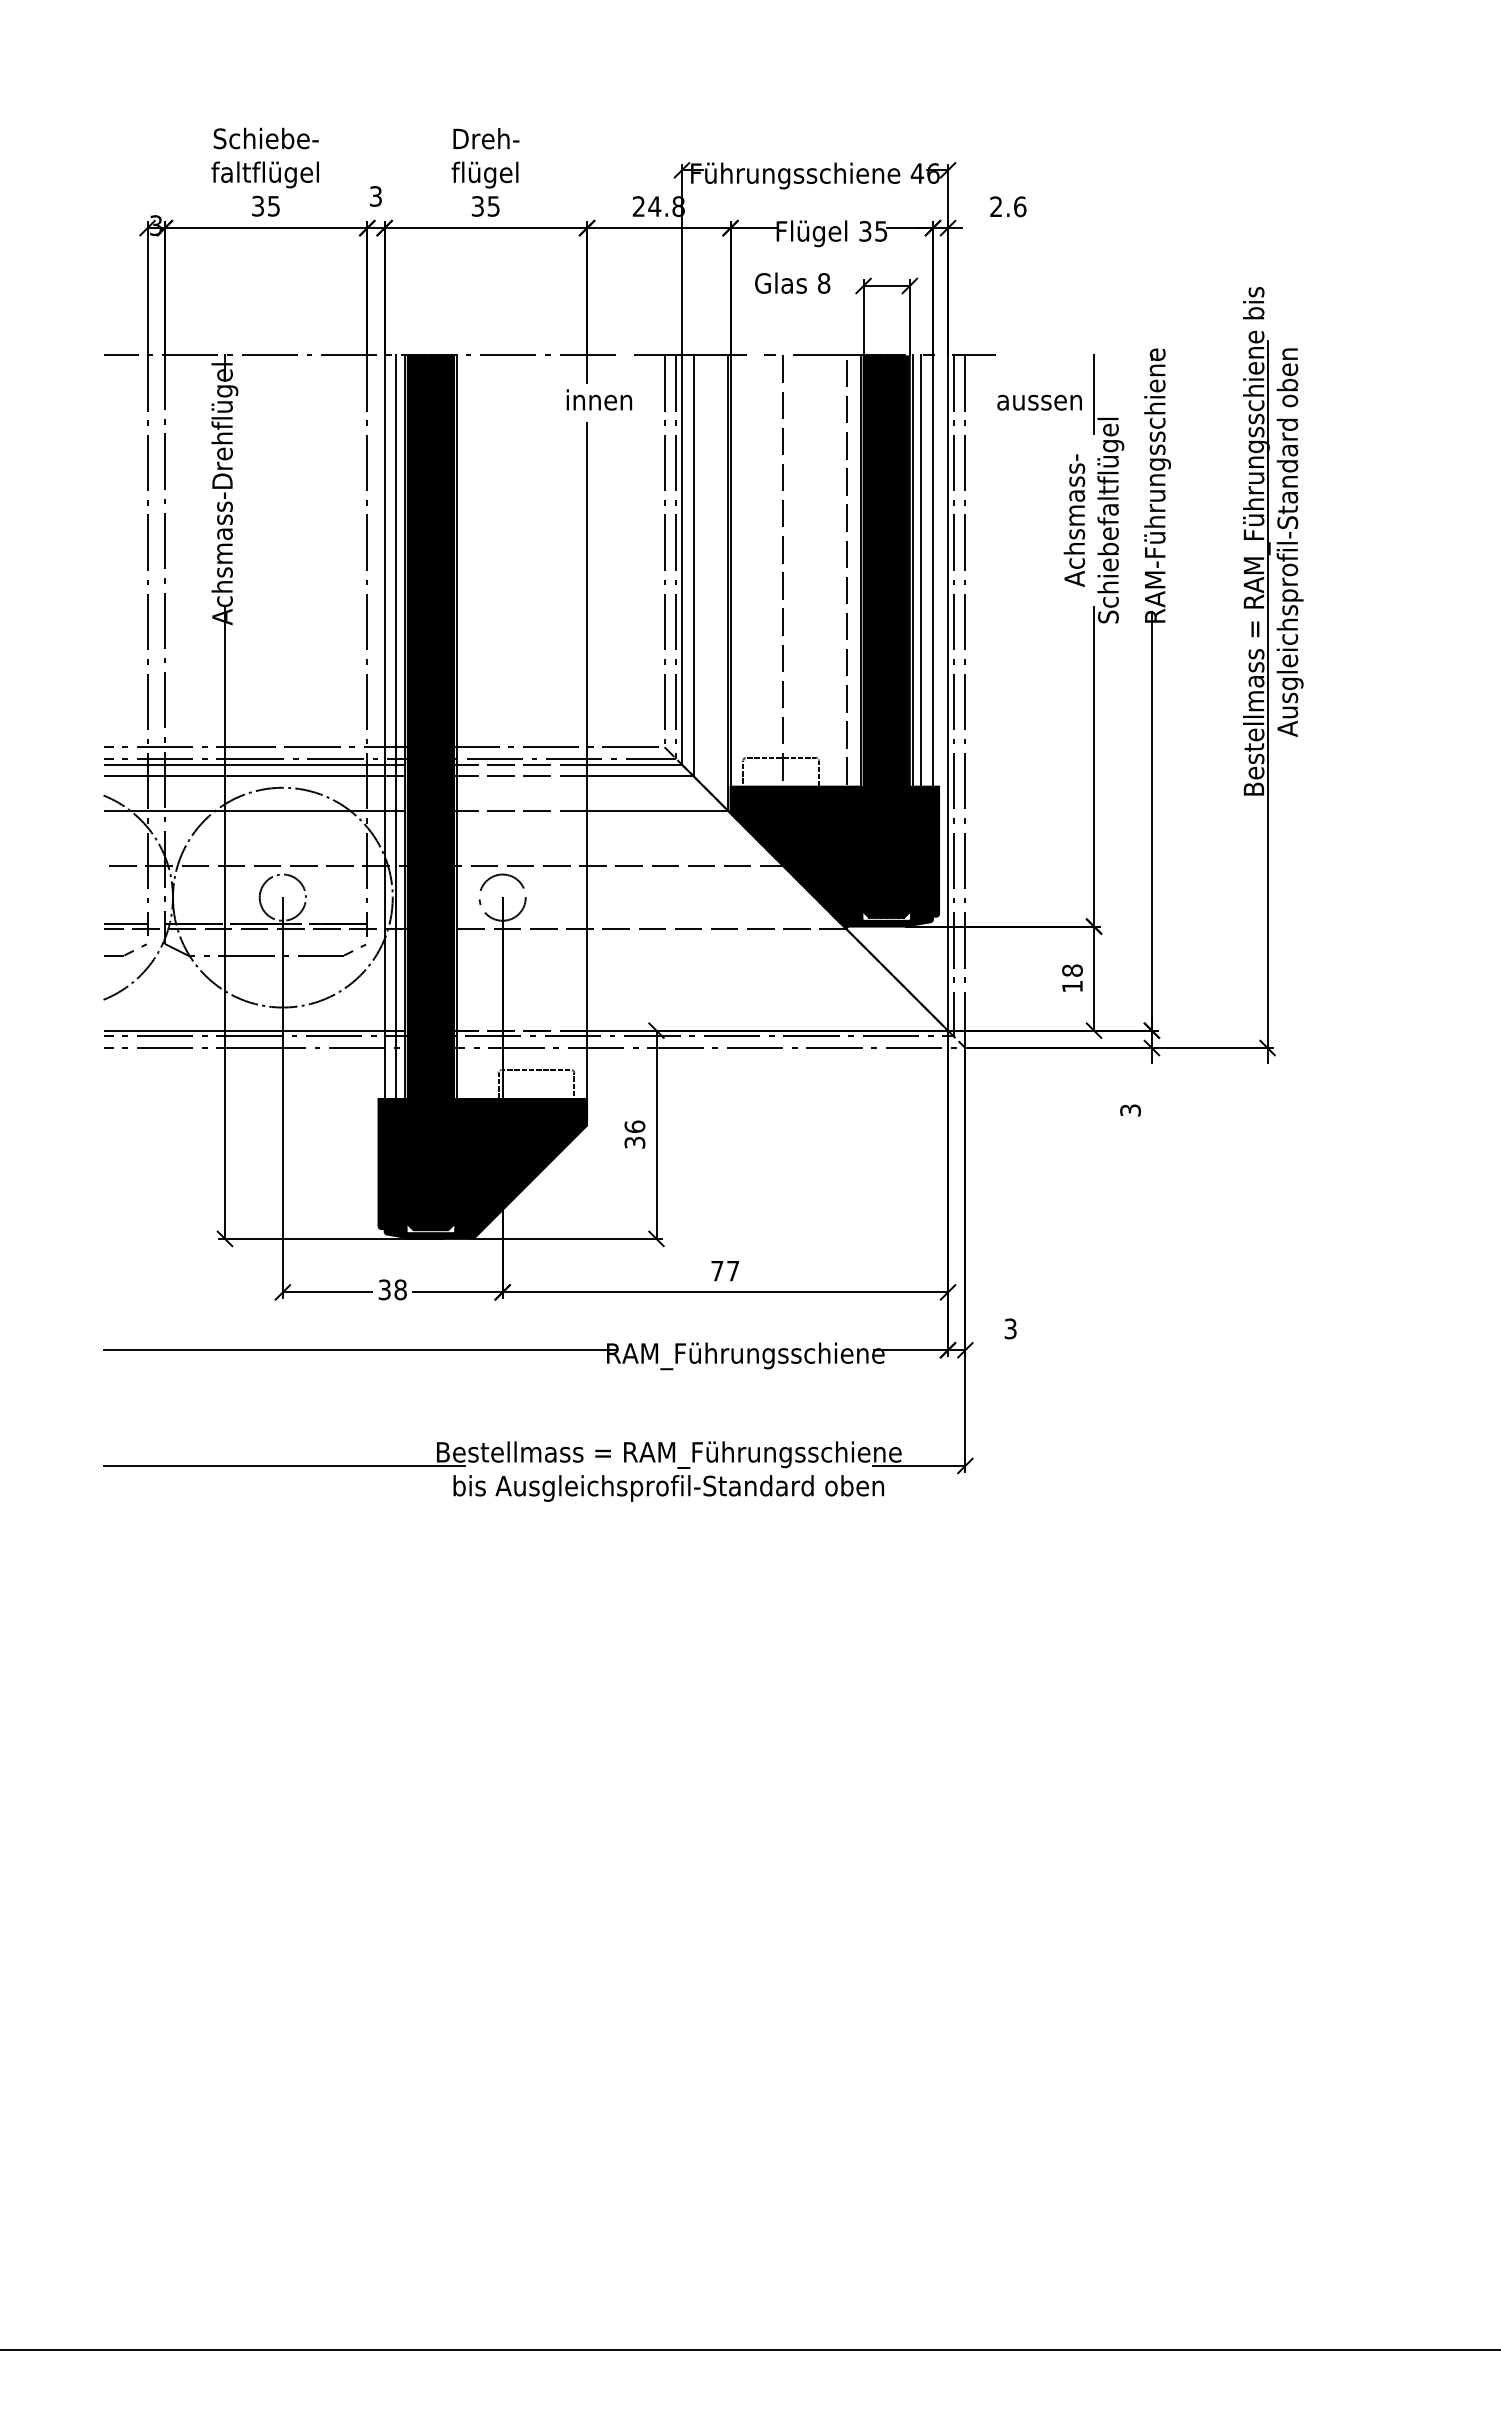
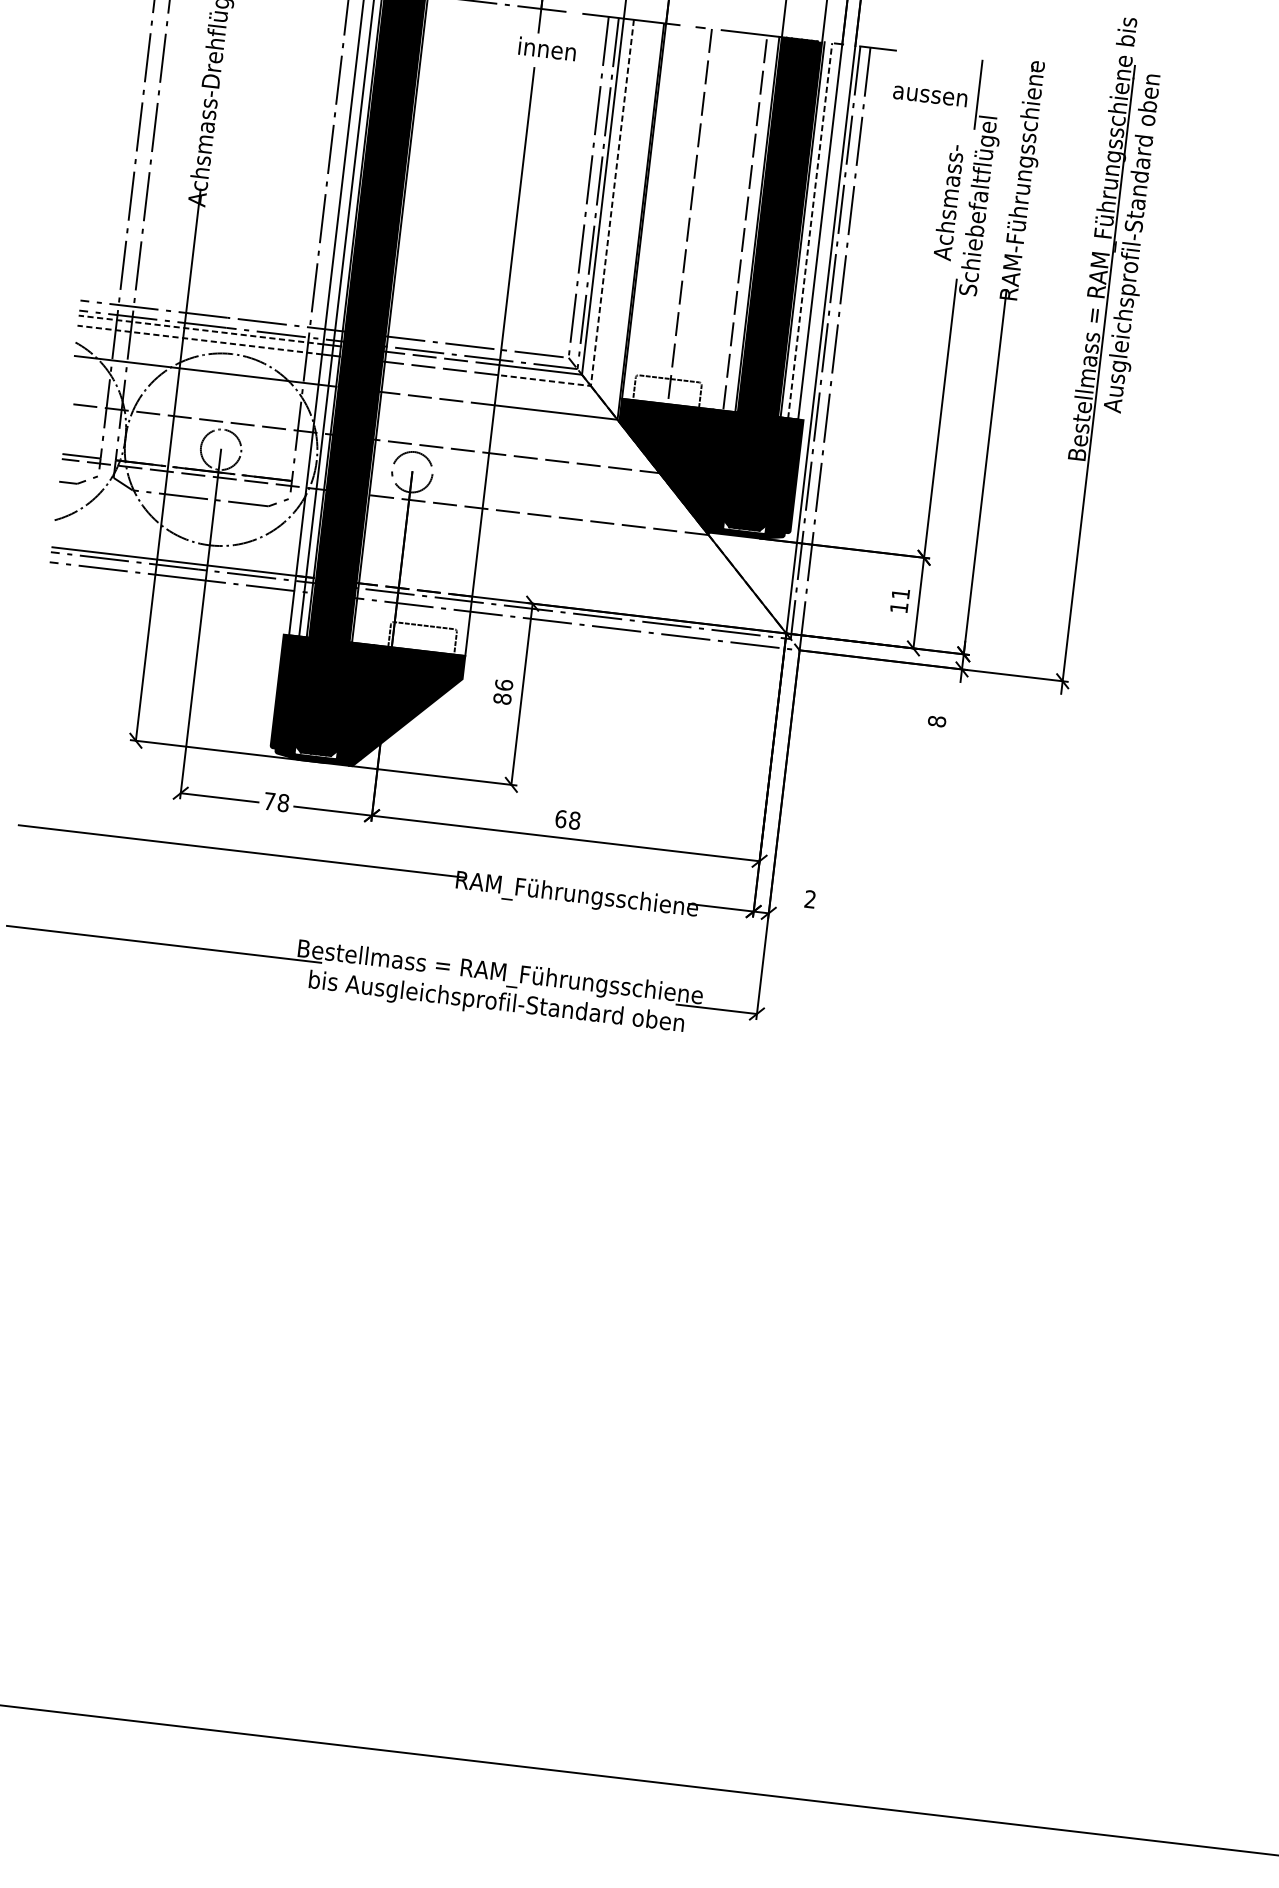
line: (921, 571) -> (810, 231), solid -> dashed
line: (693, 620) -> (606, 250), solid -> dashed
line: (244, 764) -> (201, 329), solid -> dashed
line: (244, 776) -> (200, 340), solid -> dashed
text: (1072, 970) -> (900, 593), 18 -> 11
text: (1130, 1110) -> (936, 721), 3 -> 8
text: (634, 1142) -> (502, 698), 36 -> 86
text: (725, 1270) -> (568, 819), 77 -> 68
text: (384, 1289) -> (269, 801), 38 -> 78
text: (1010, 1328) -> (810, 899), 3 -> 2

